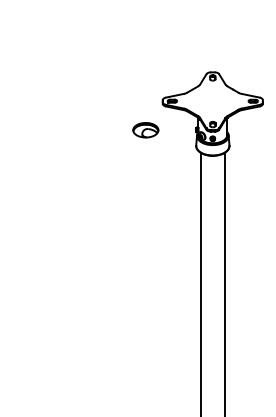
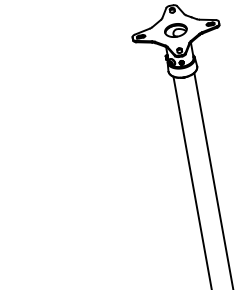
part: (145, 130) -> (175, 30), moved

